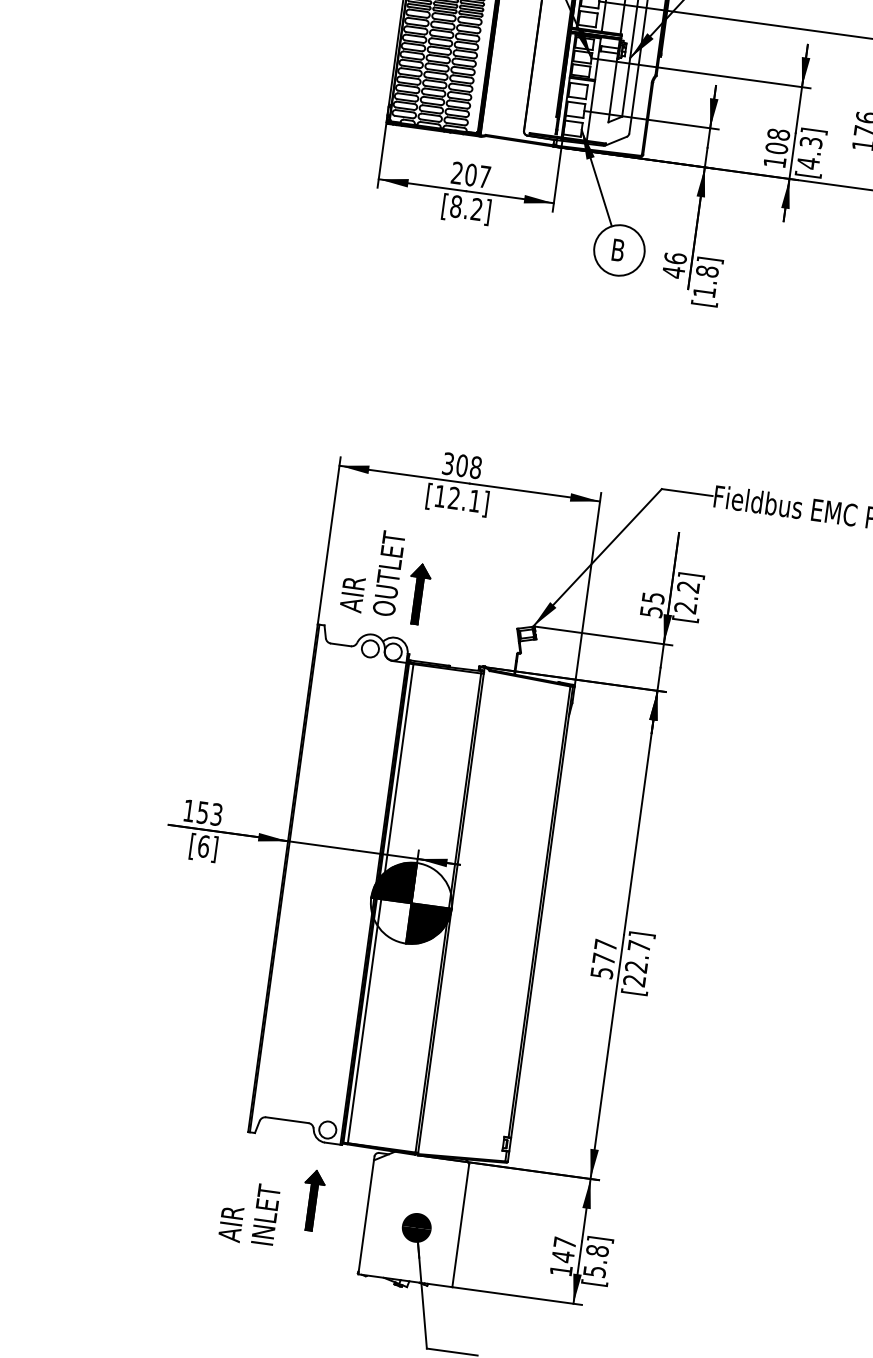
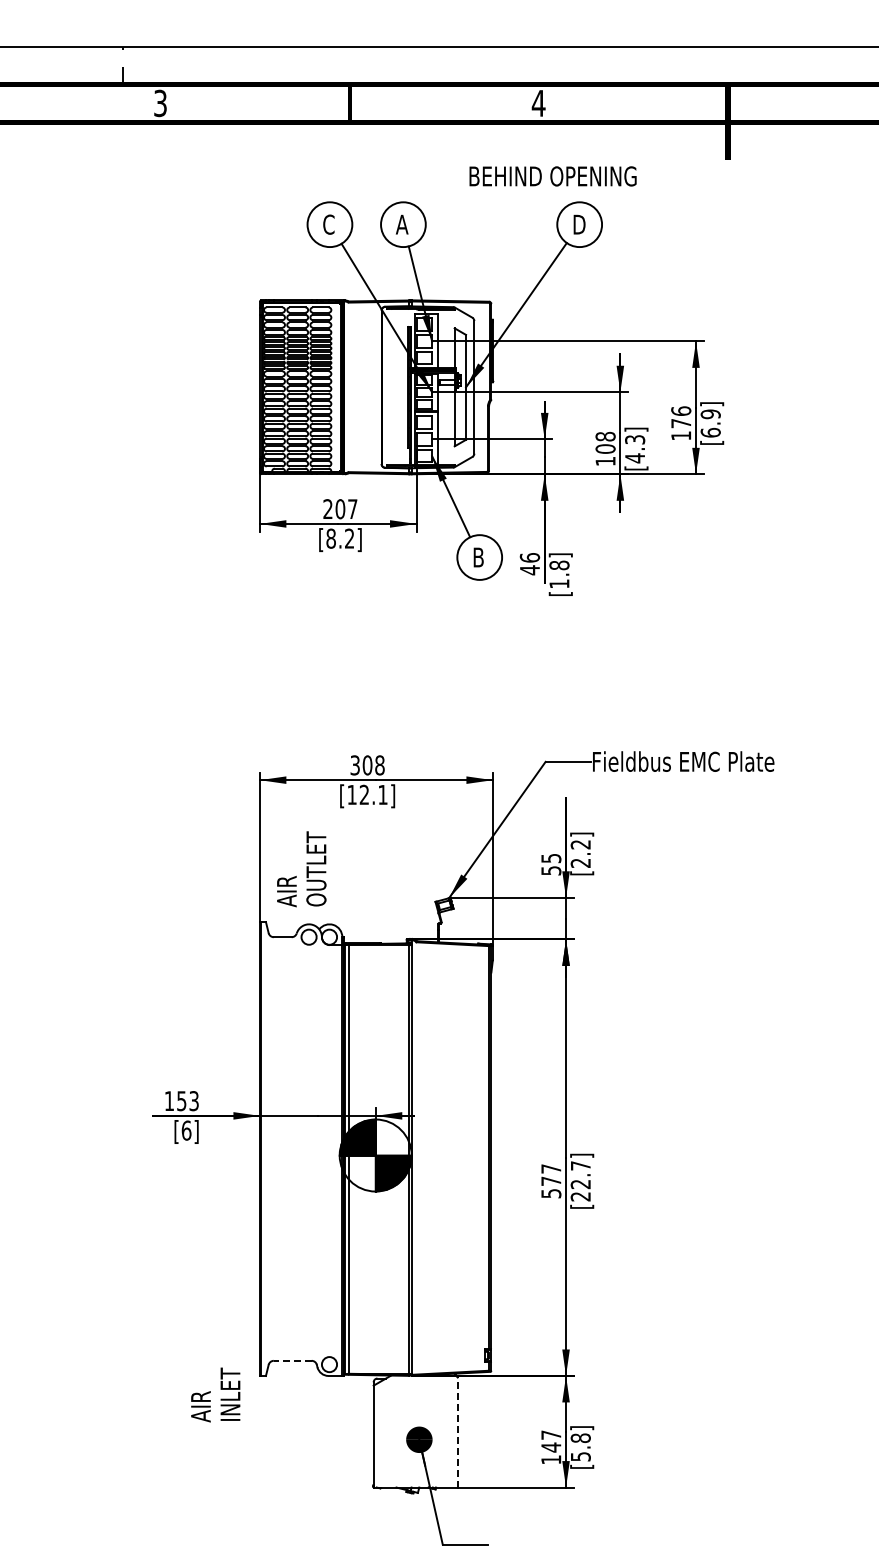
part: (418, 593) -> (344, 882), removed
line: (287, 1119) -> (292, 1360), solid -> dashed
part: (312, 1199) -> (324, 1427), removed
text: (249, 1212) -> (215, 1394), moved
line: (460, 1225) -> (457, 1432), solid -> dashed

